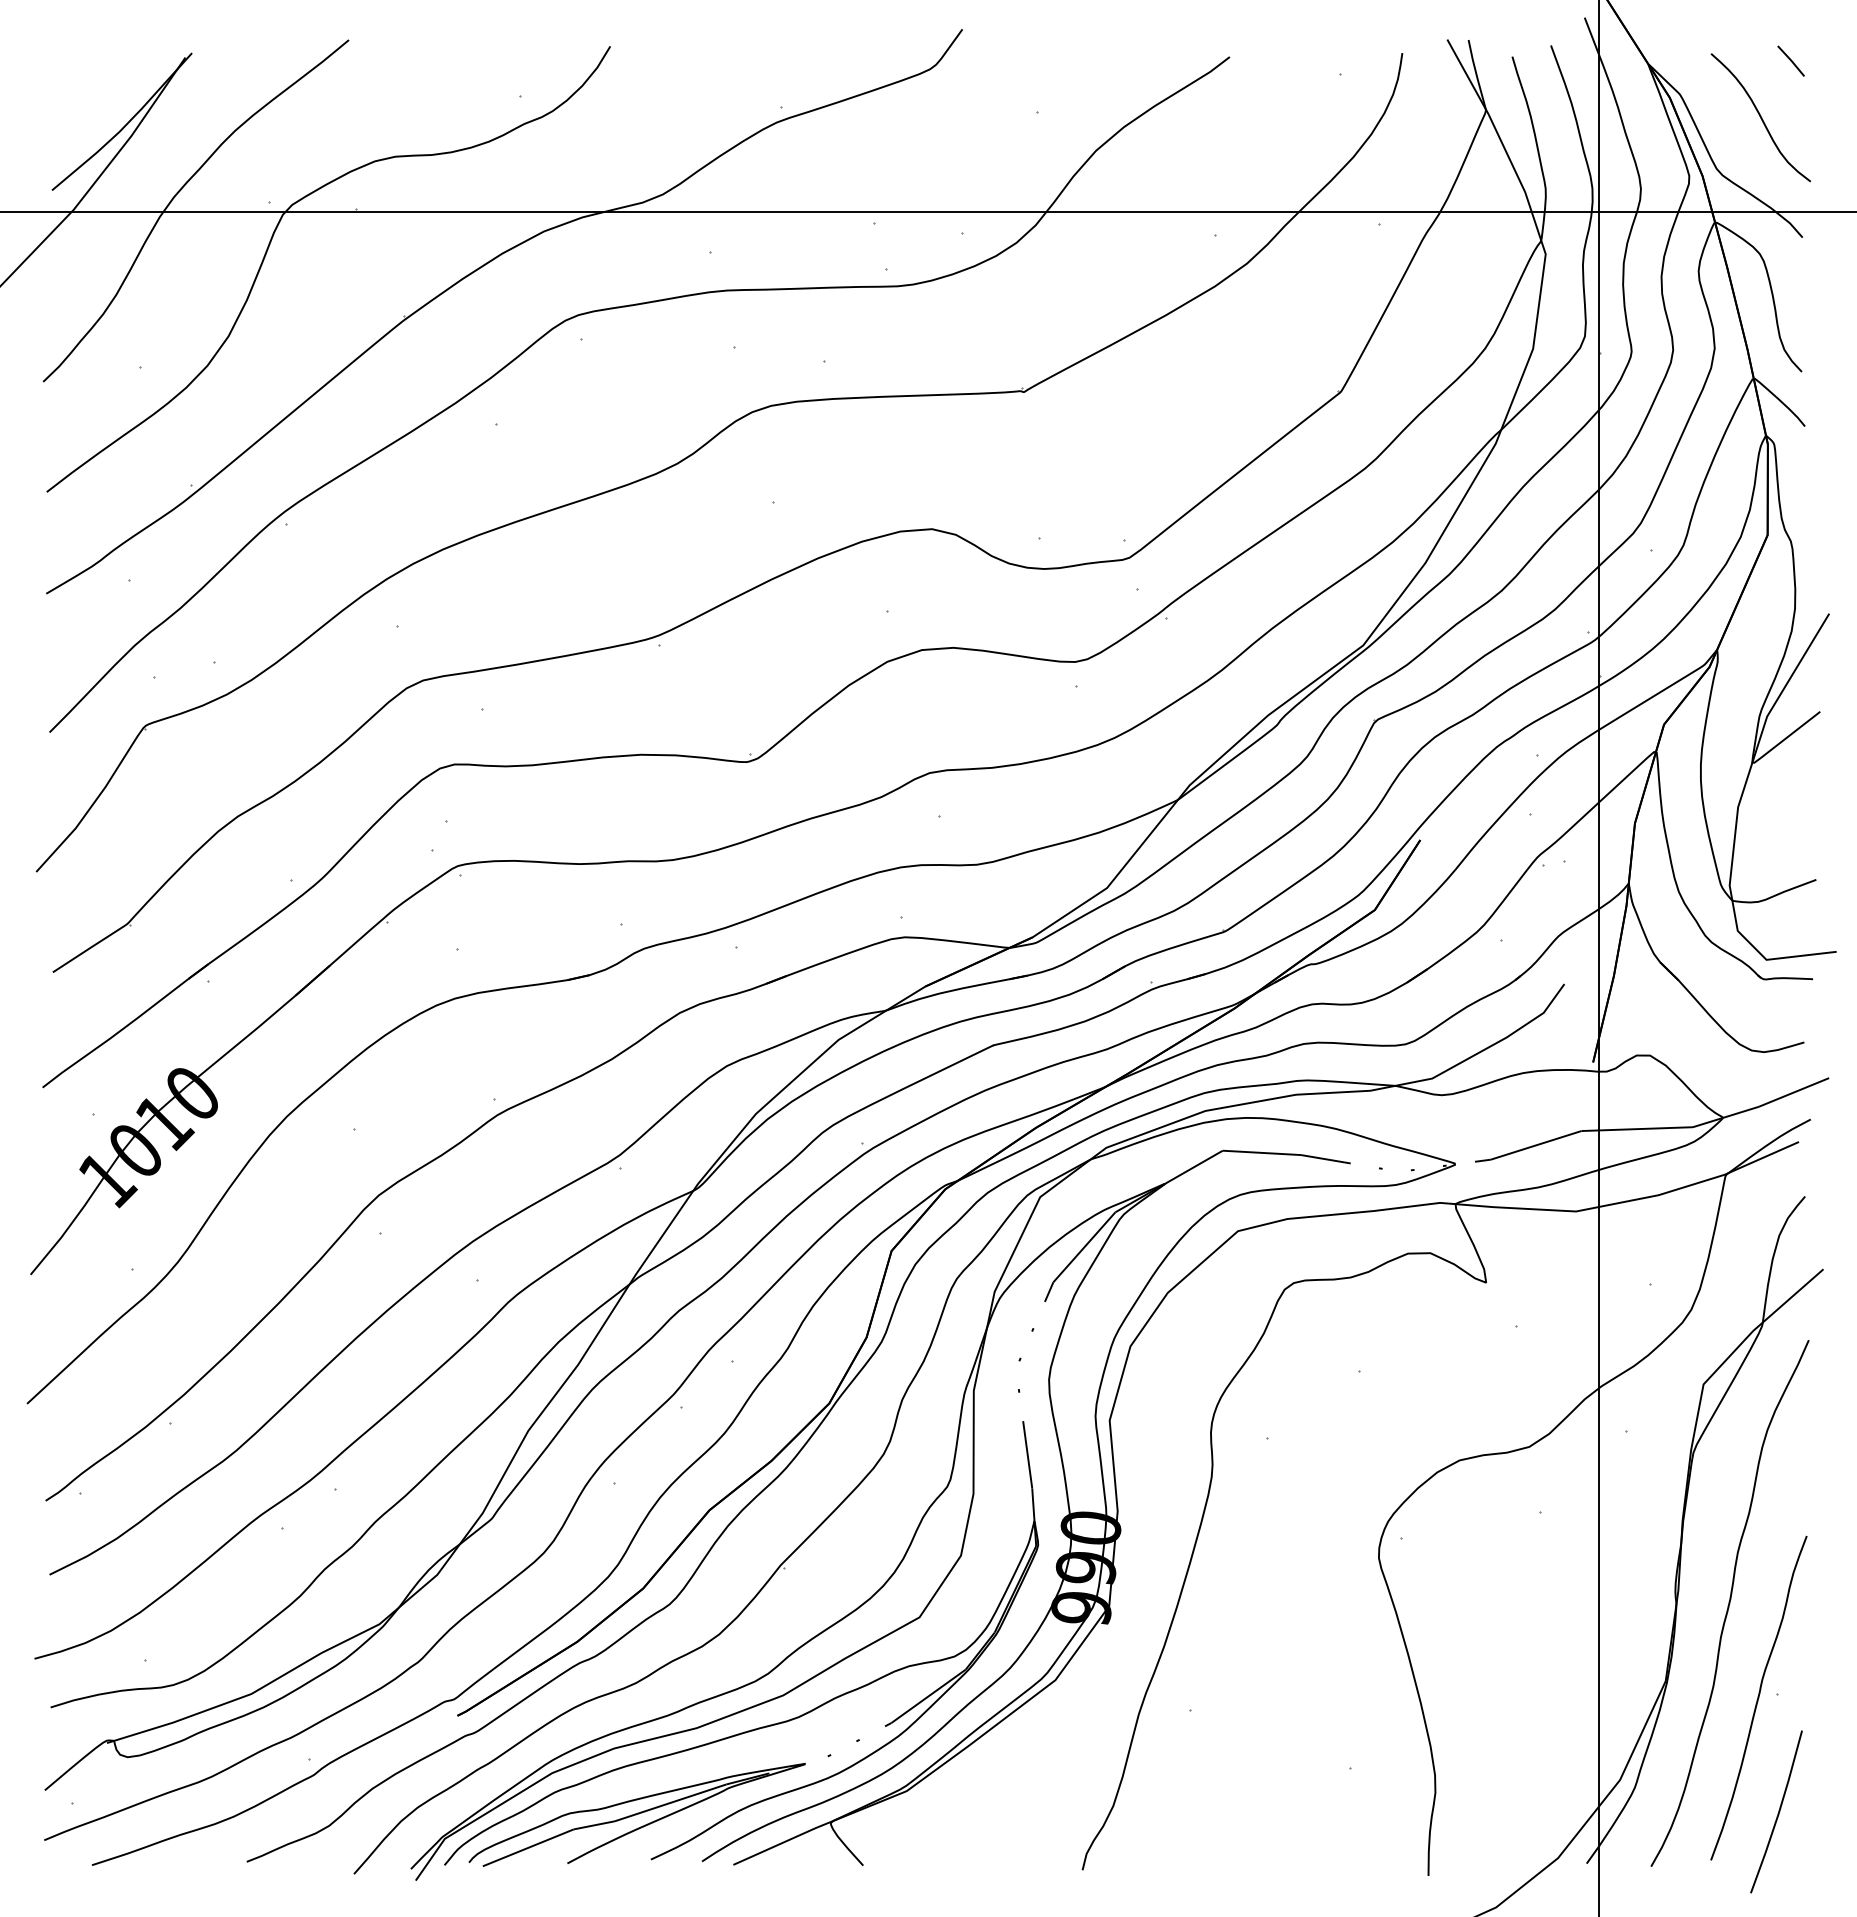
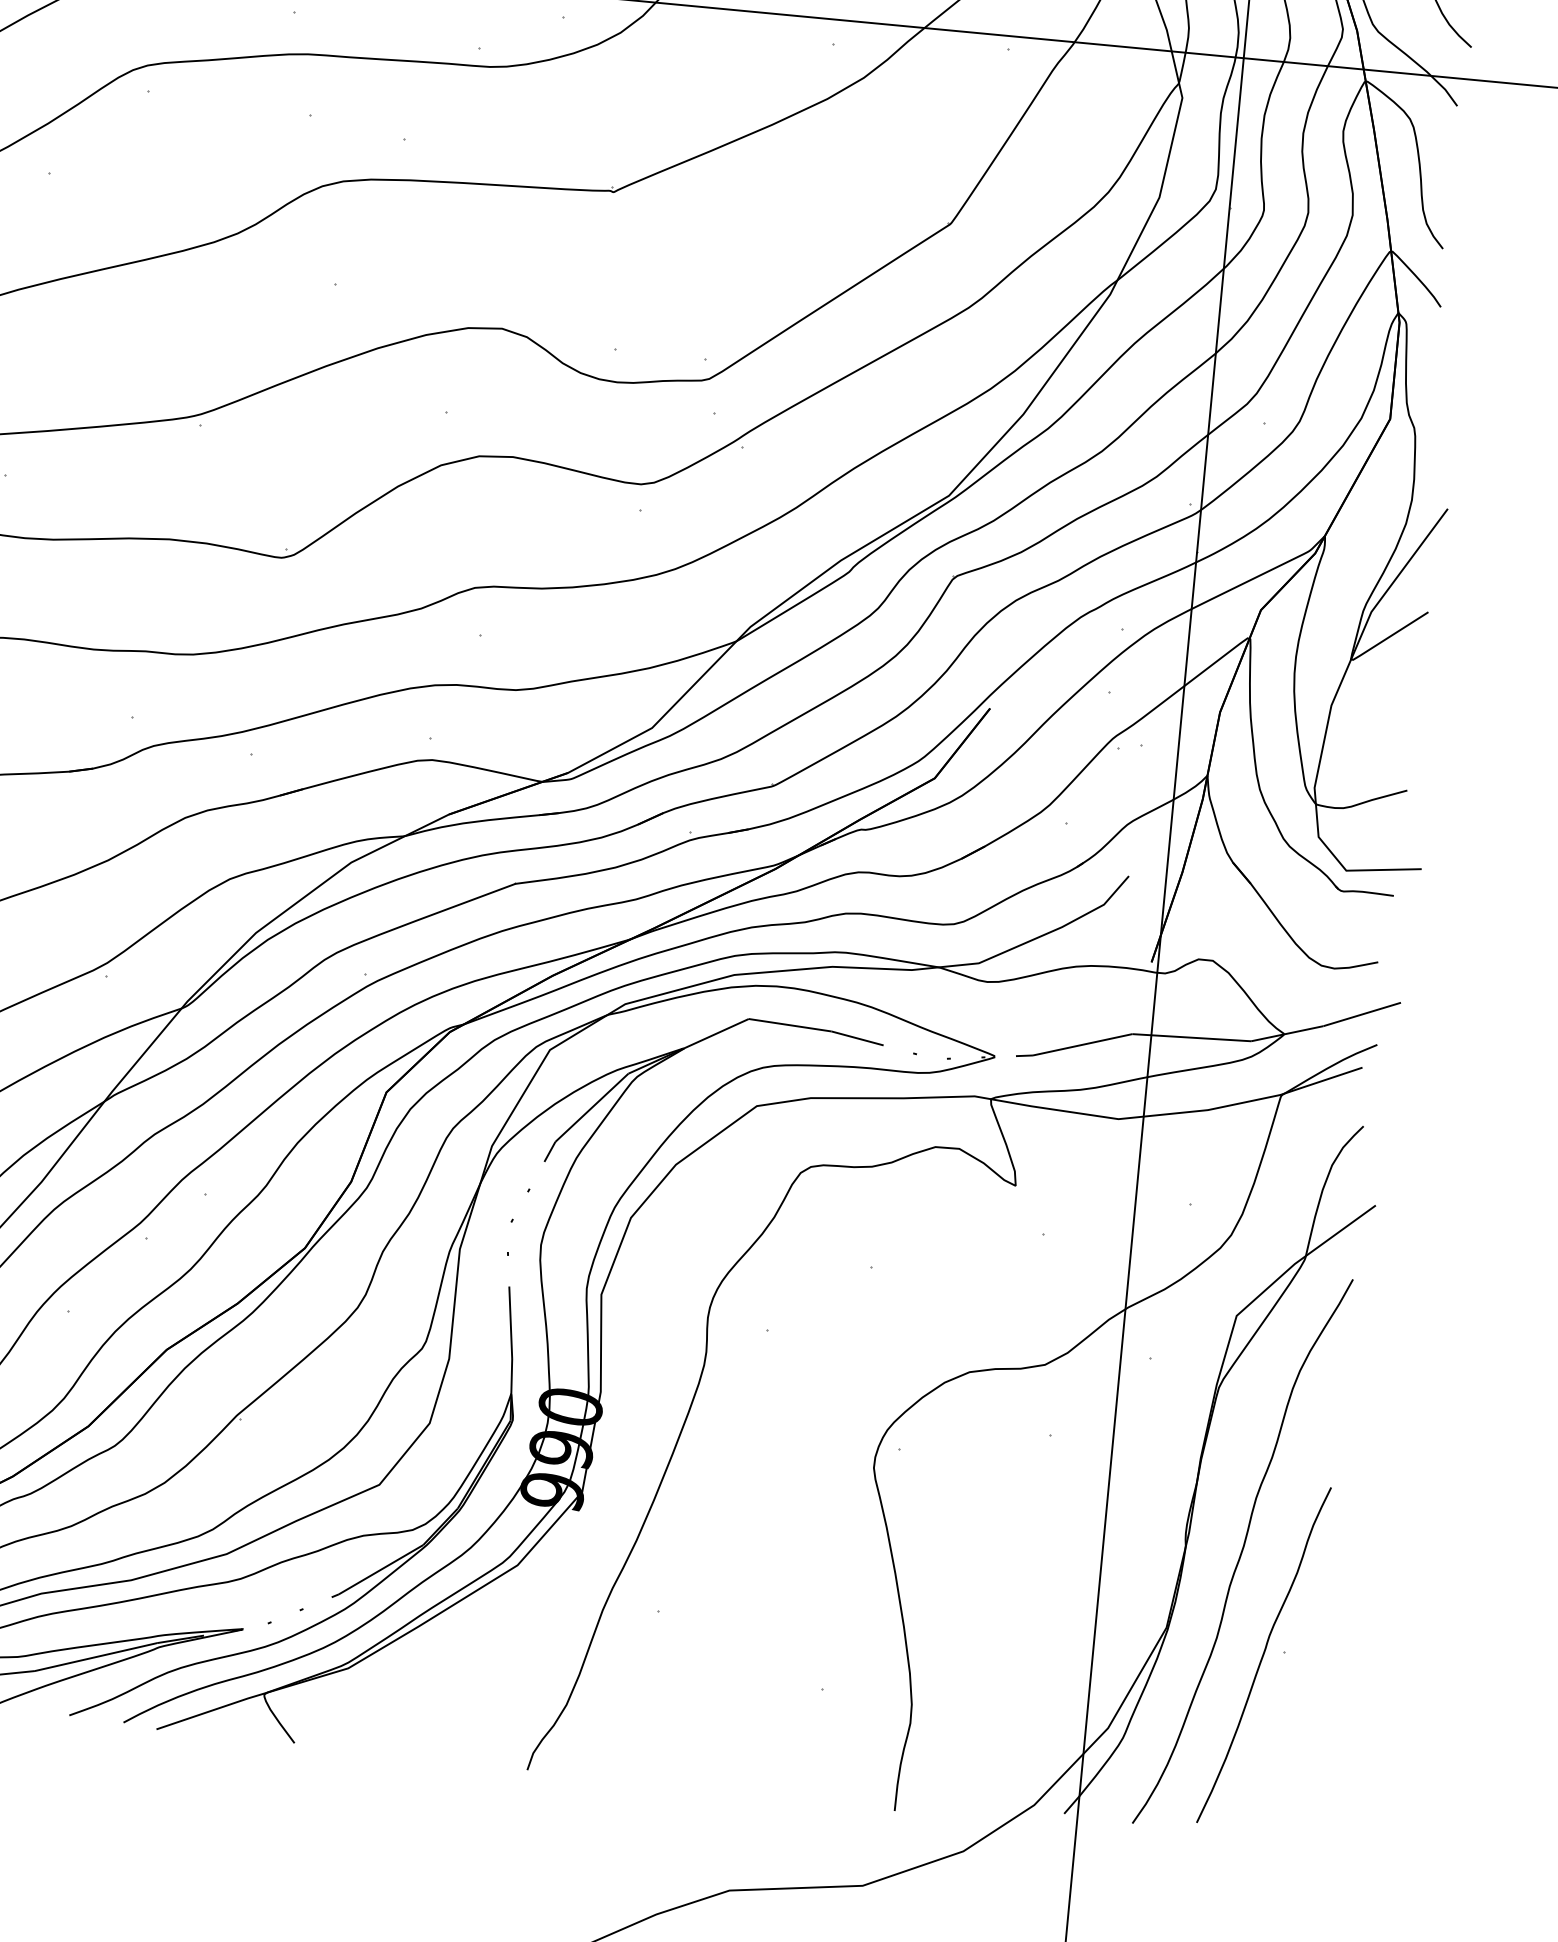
line: (1778, 1811) -> (1273, 1777), removed

